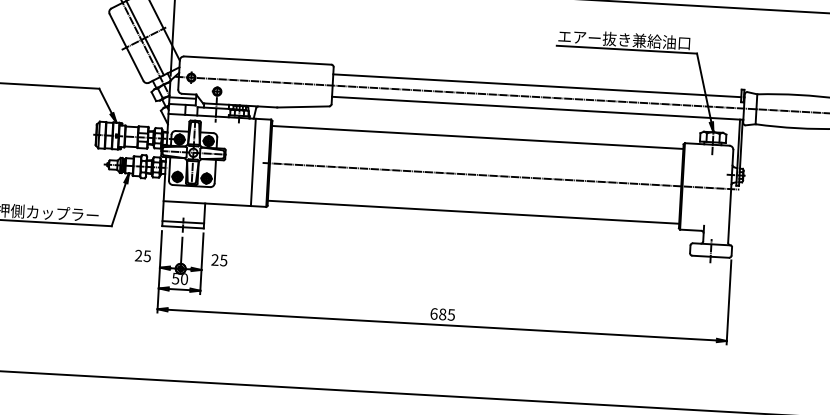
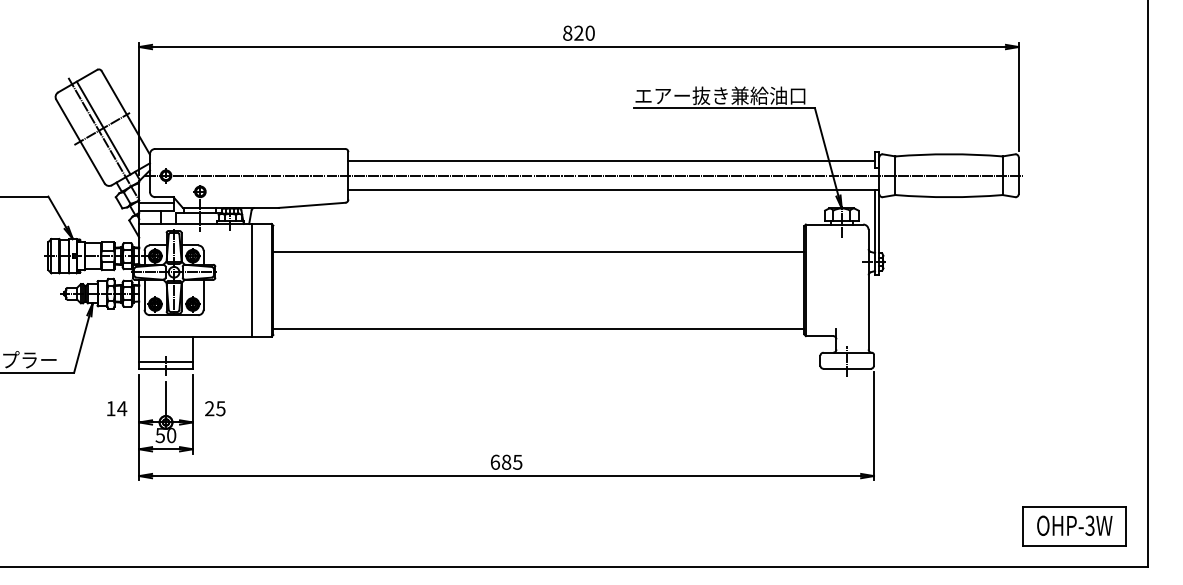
line: (477, 137) -> (538, 252), moved
line: (500, 176) -> (571, 280), removed
text: (142, 255) -> (116, 408), 25 -> 14

